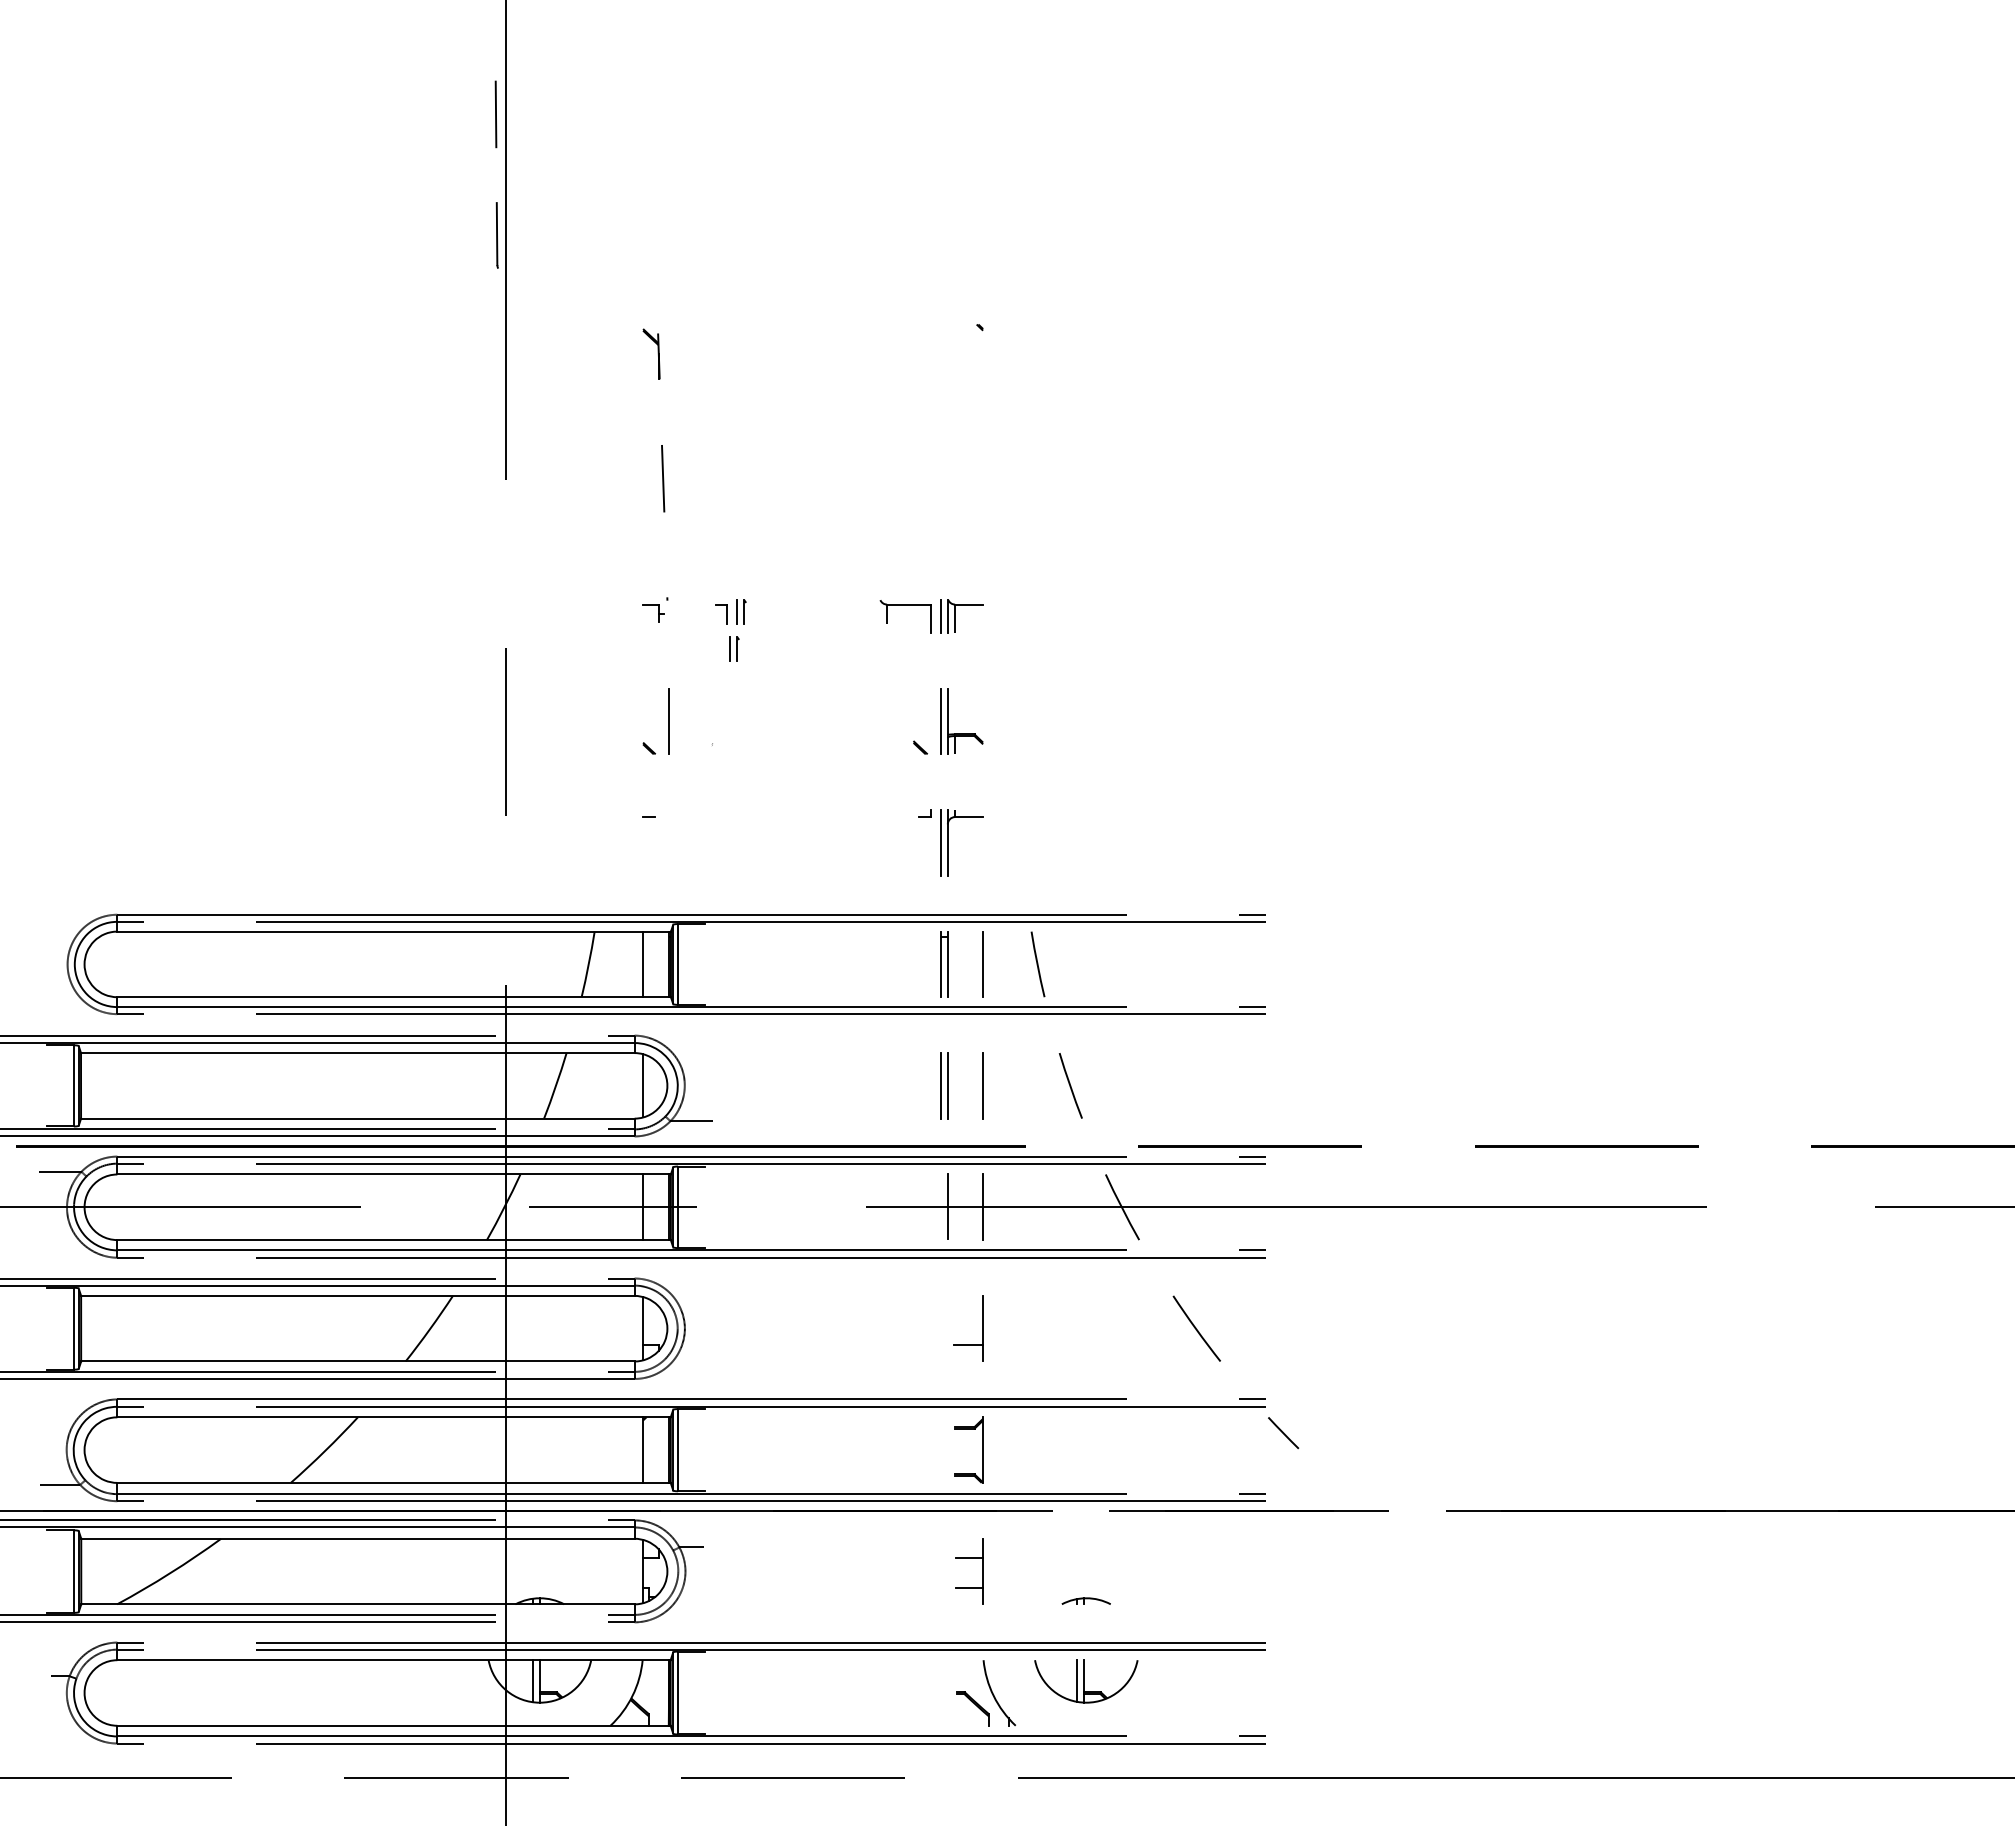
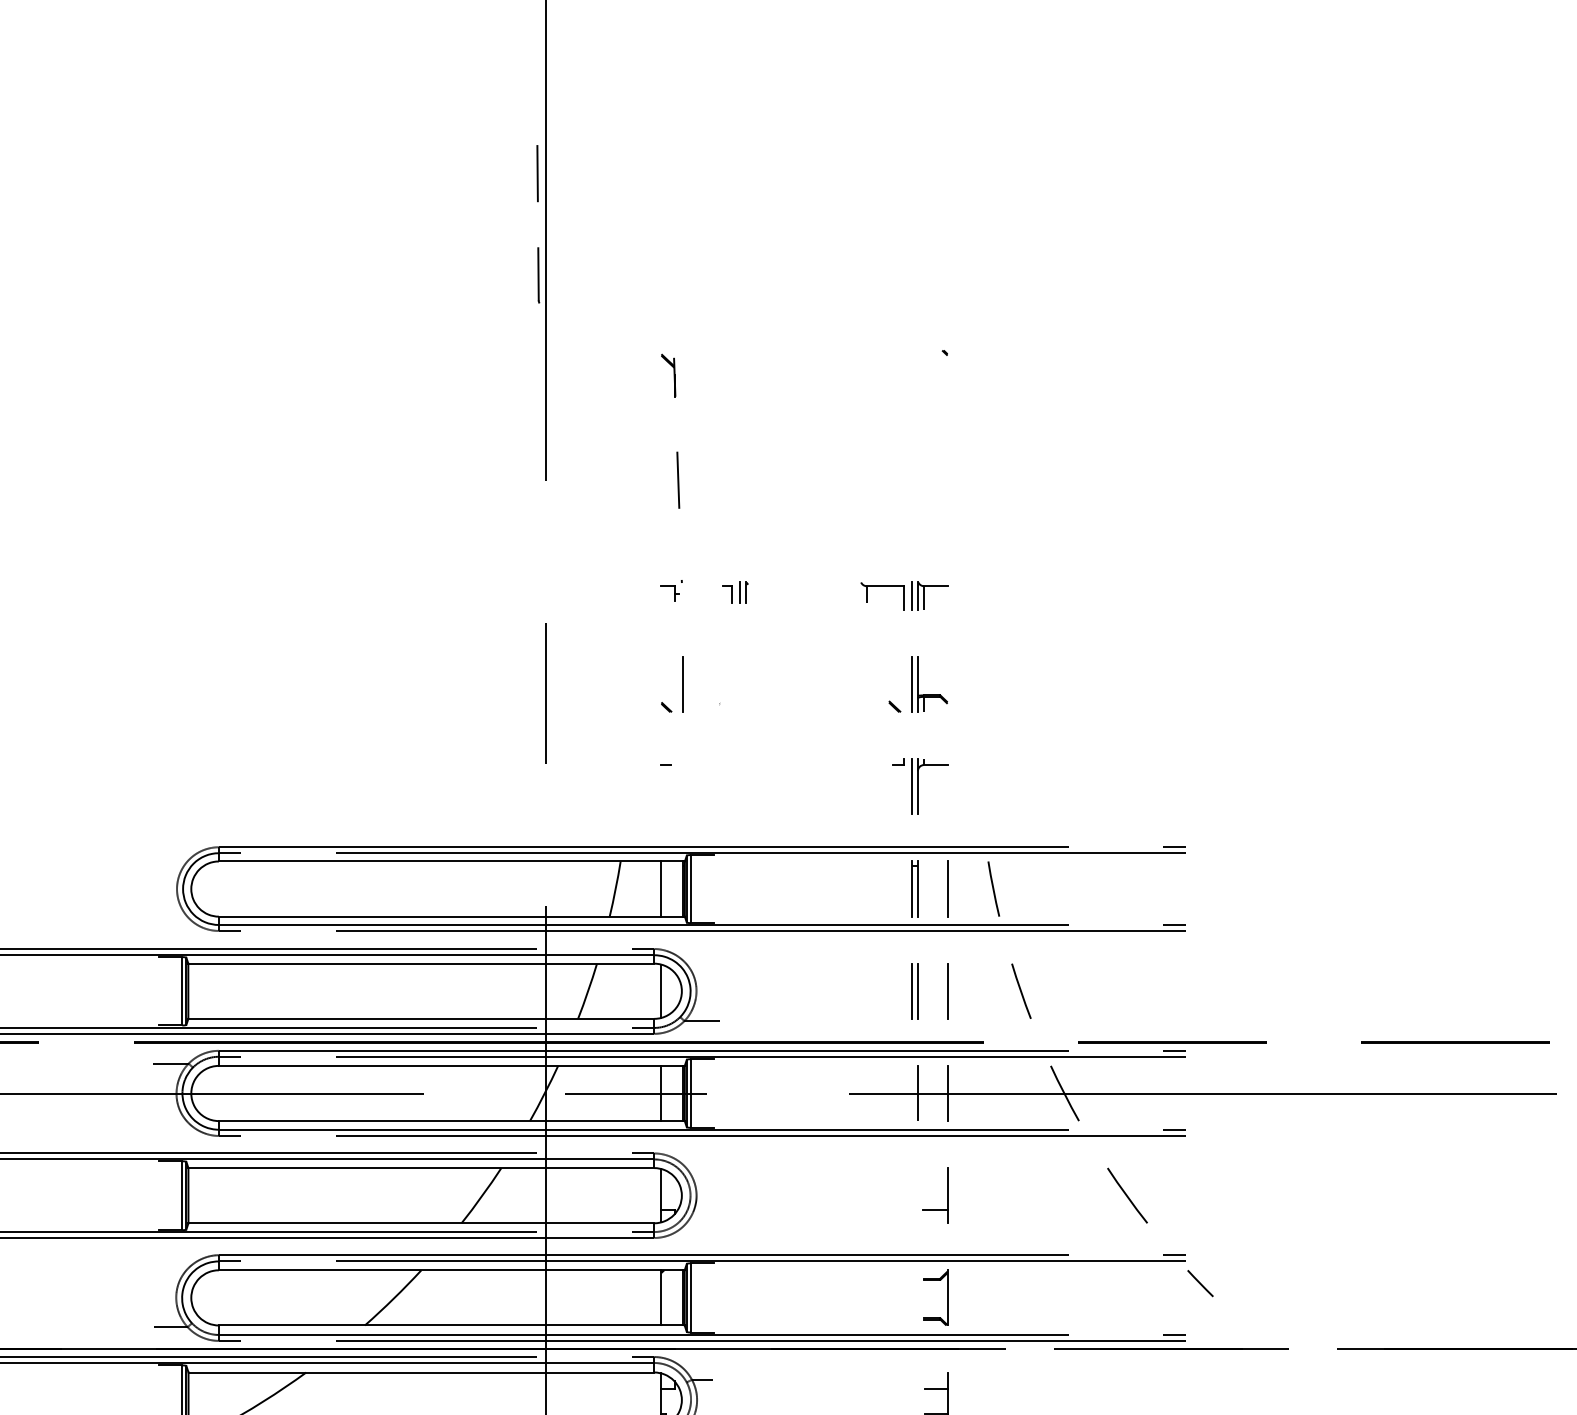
part: (734, 648) -> (738, 623), removed

